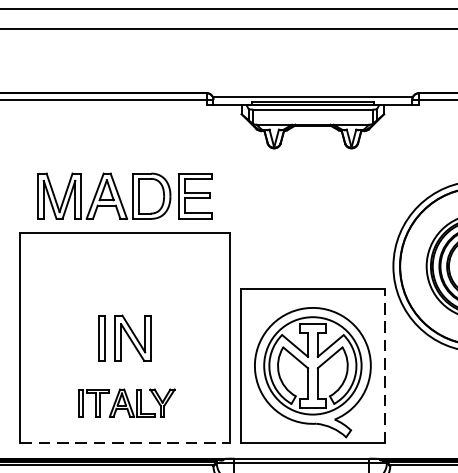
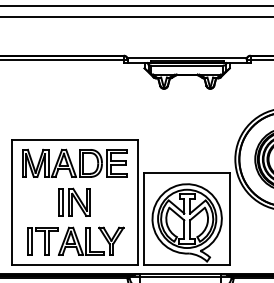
part: (124, 194) -> (74, 162), moved
line: (385, 365) -> (230, 218), dashed -> solid
part: (126, 401) -> (75, 240), size x1.67
line: (124, 443) -> (74, 265), dashed -> solid

